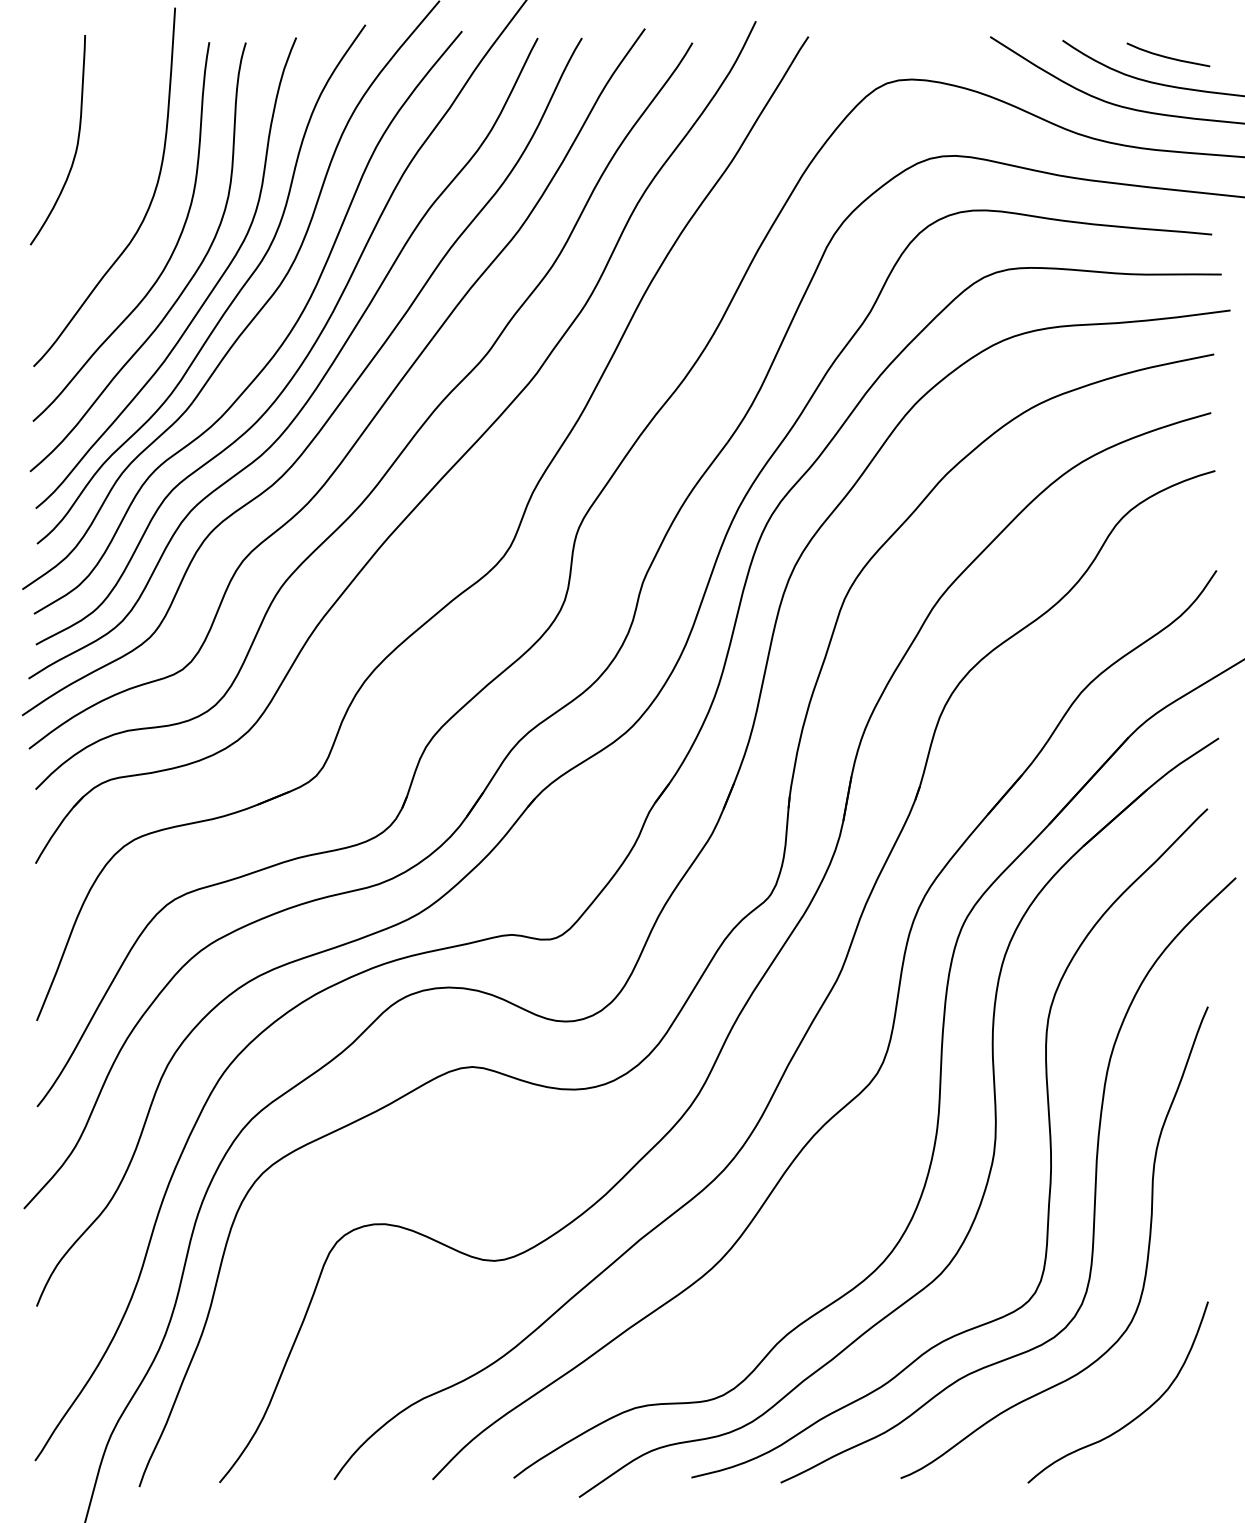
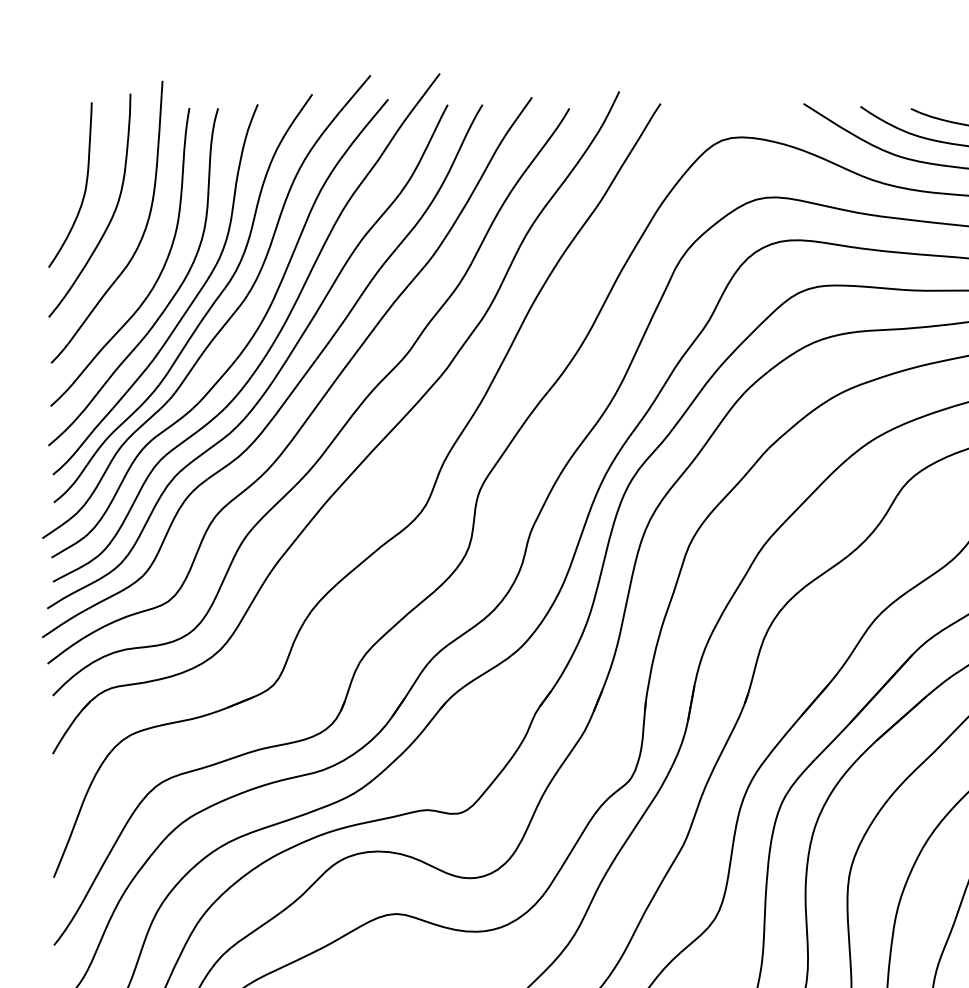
curve: (110, 180) -> (111, 216), added

